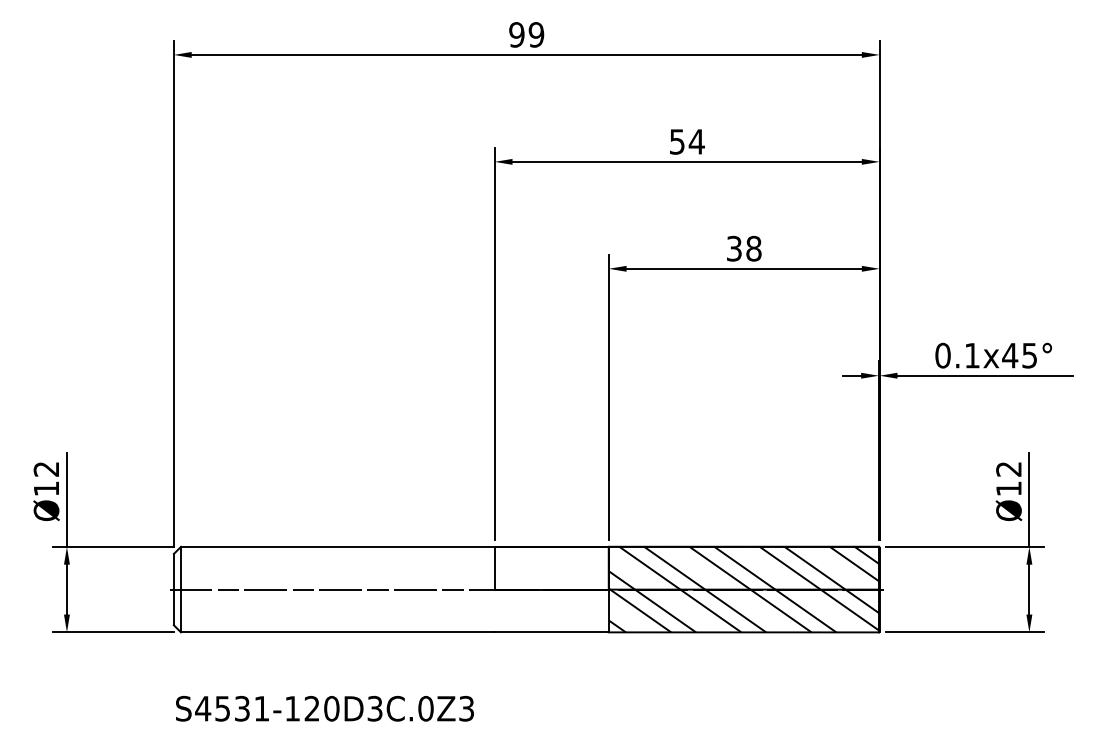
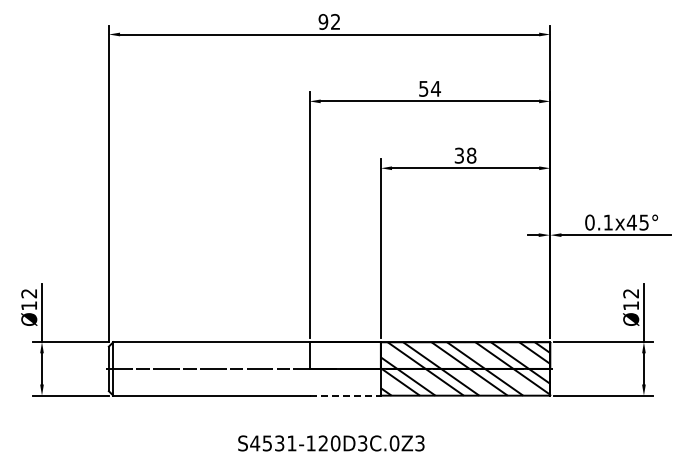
text: (536, 34) -> (335, 21), 99 -> 92
line: (552, 632) -> (345, 395), solid -> dashed
text: (325, 708) -> (331, 443), moved

